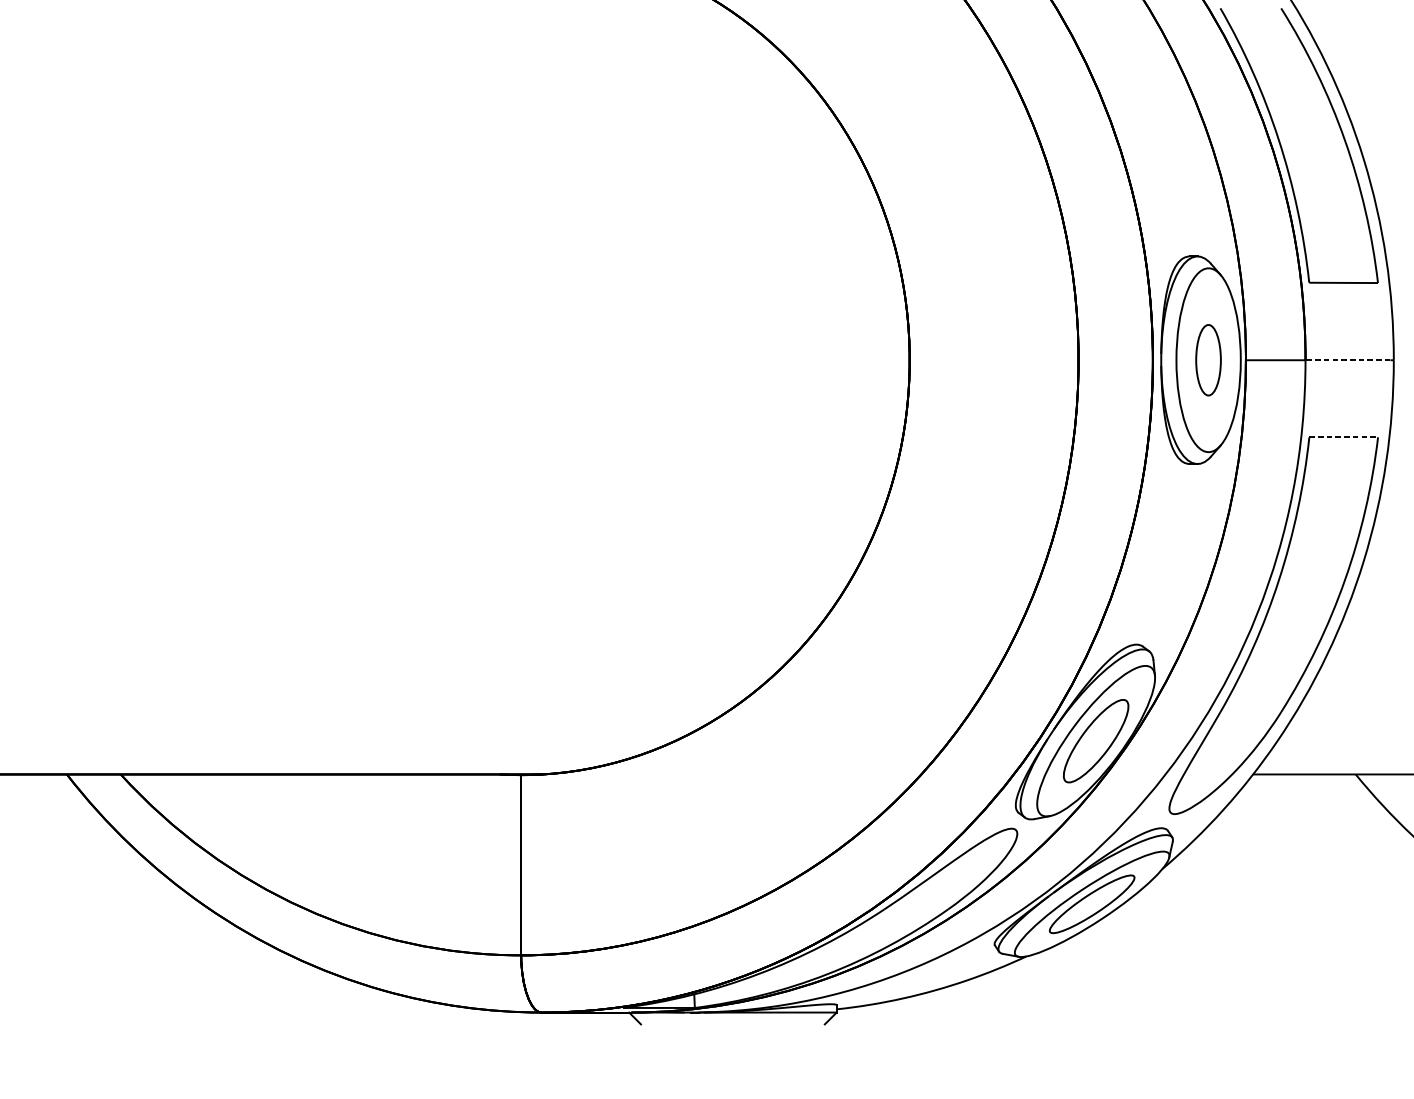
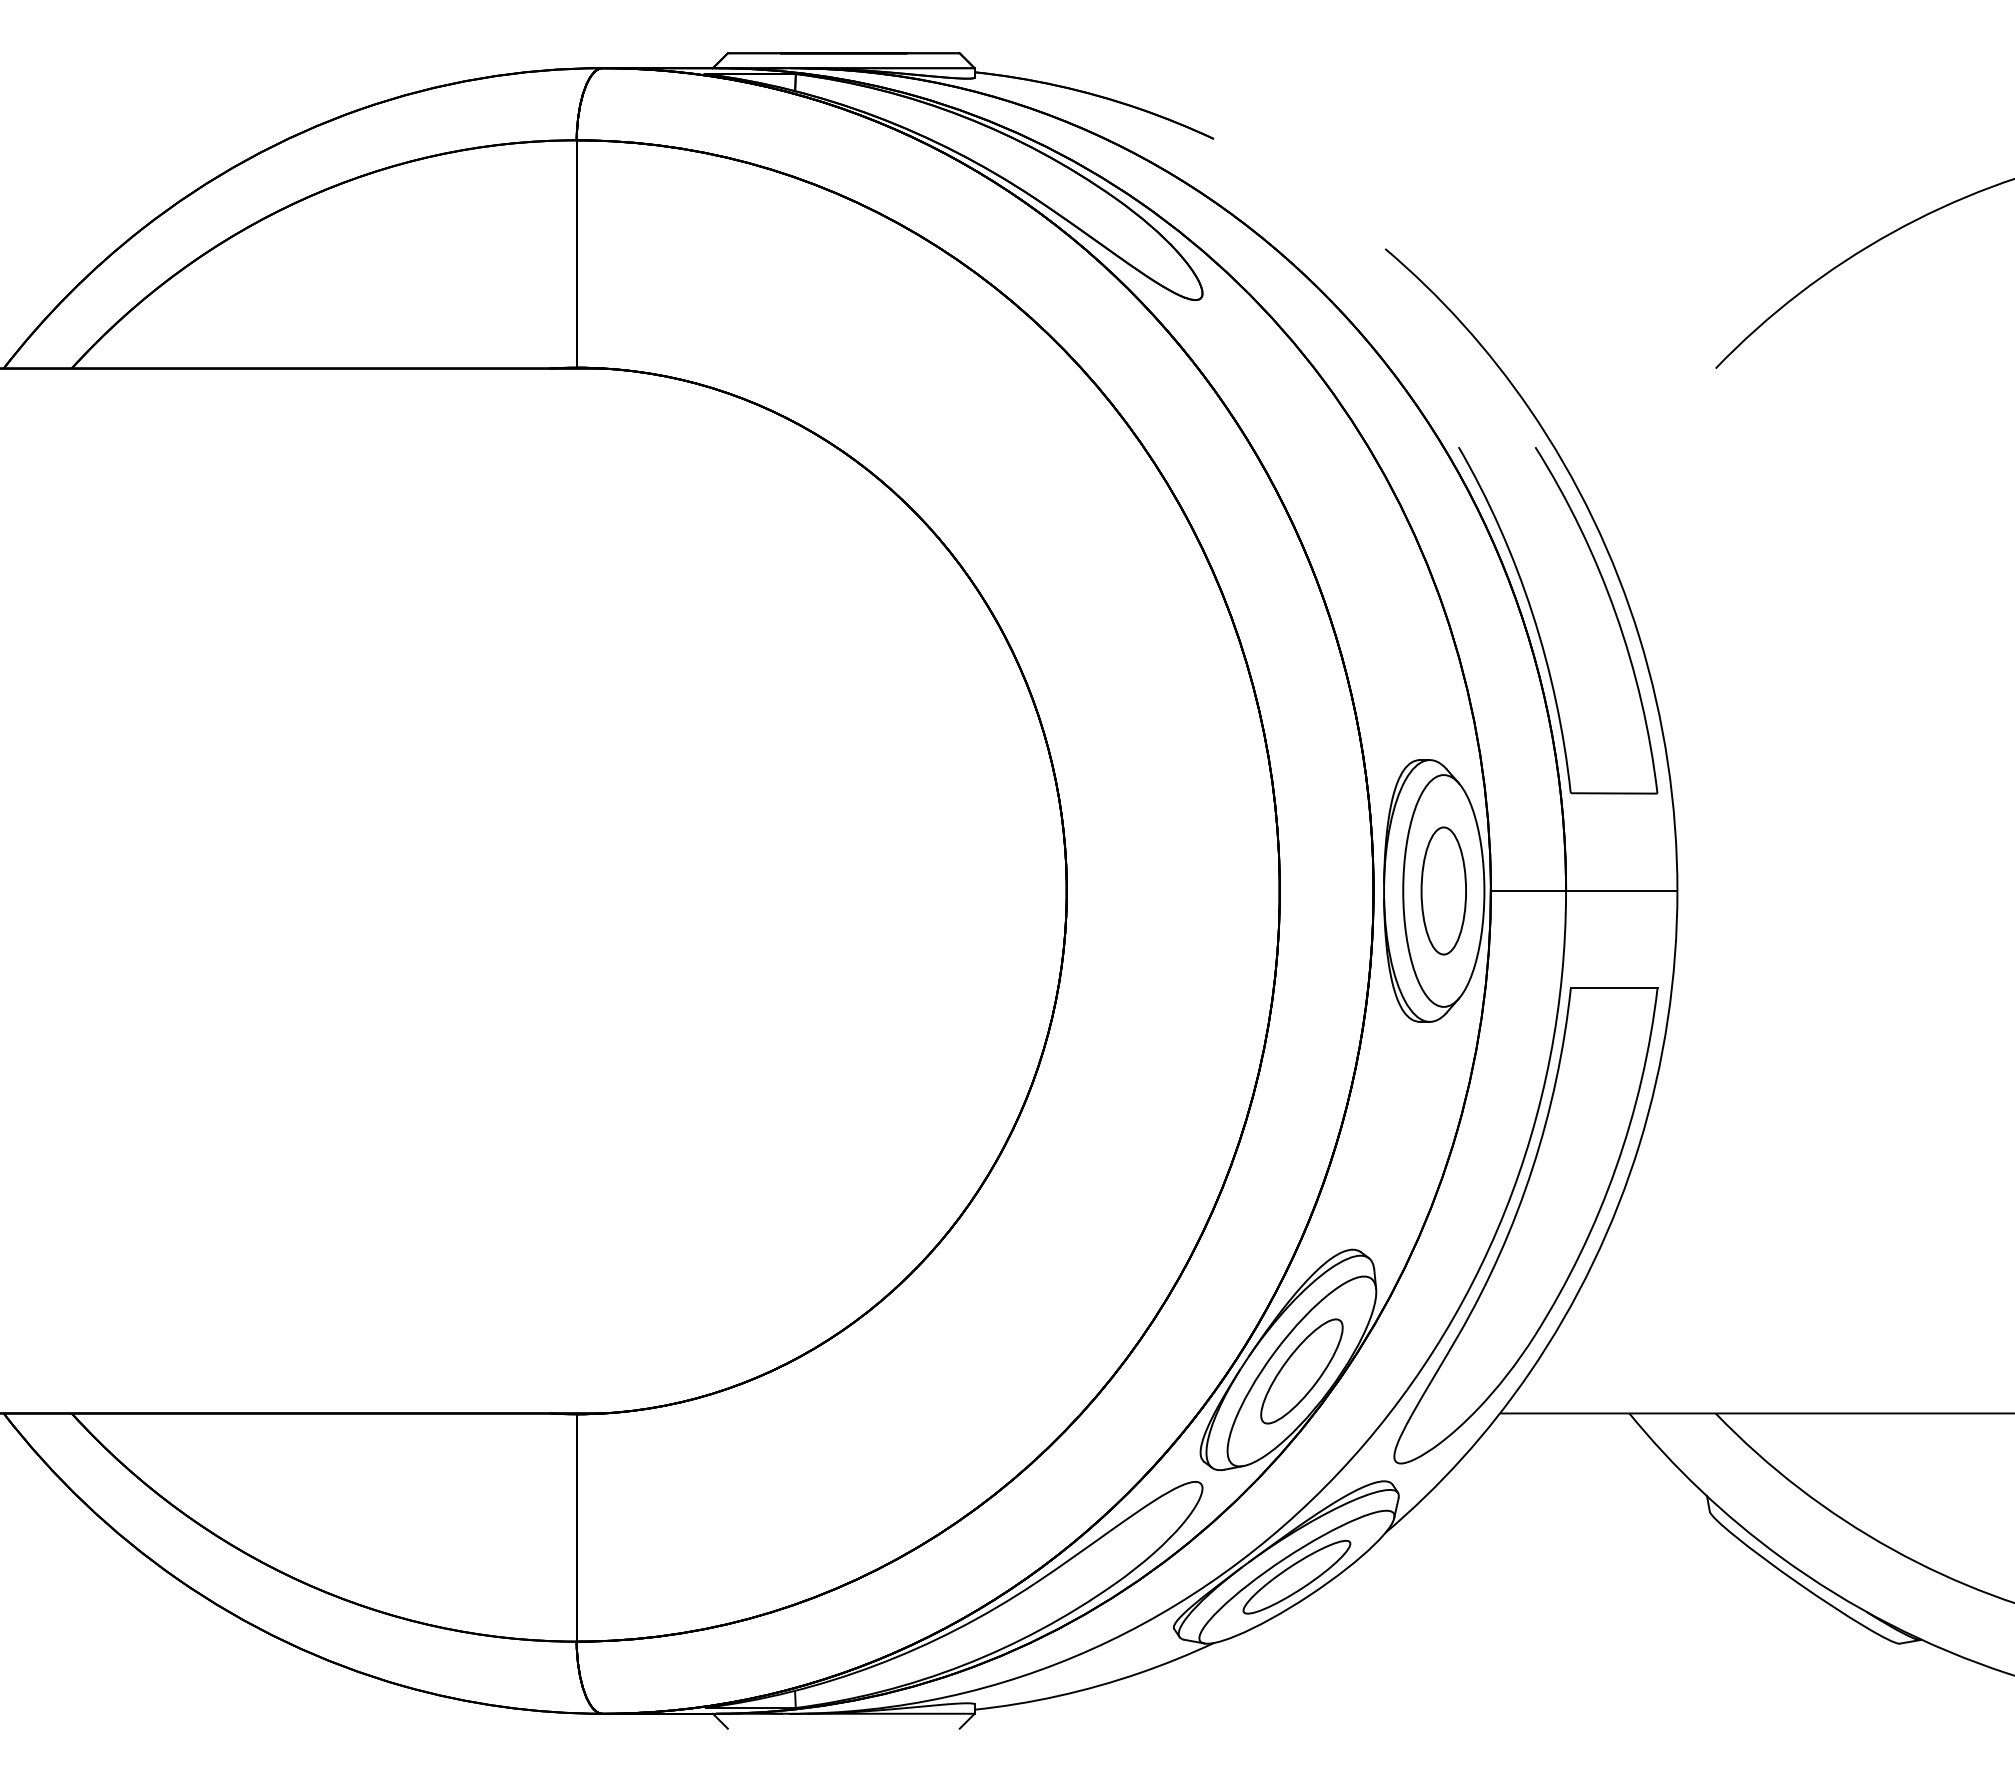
part: (1208, 359) -> (1443, 890), size x1.43
line: (1347, 360) -> (1619, 891), dashed -> solid
line: (1343, 437) -> (1614, 988), dashed -> solid

